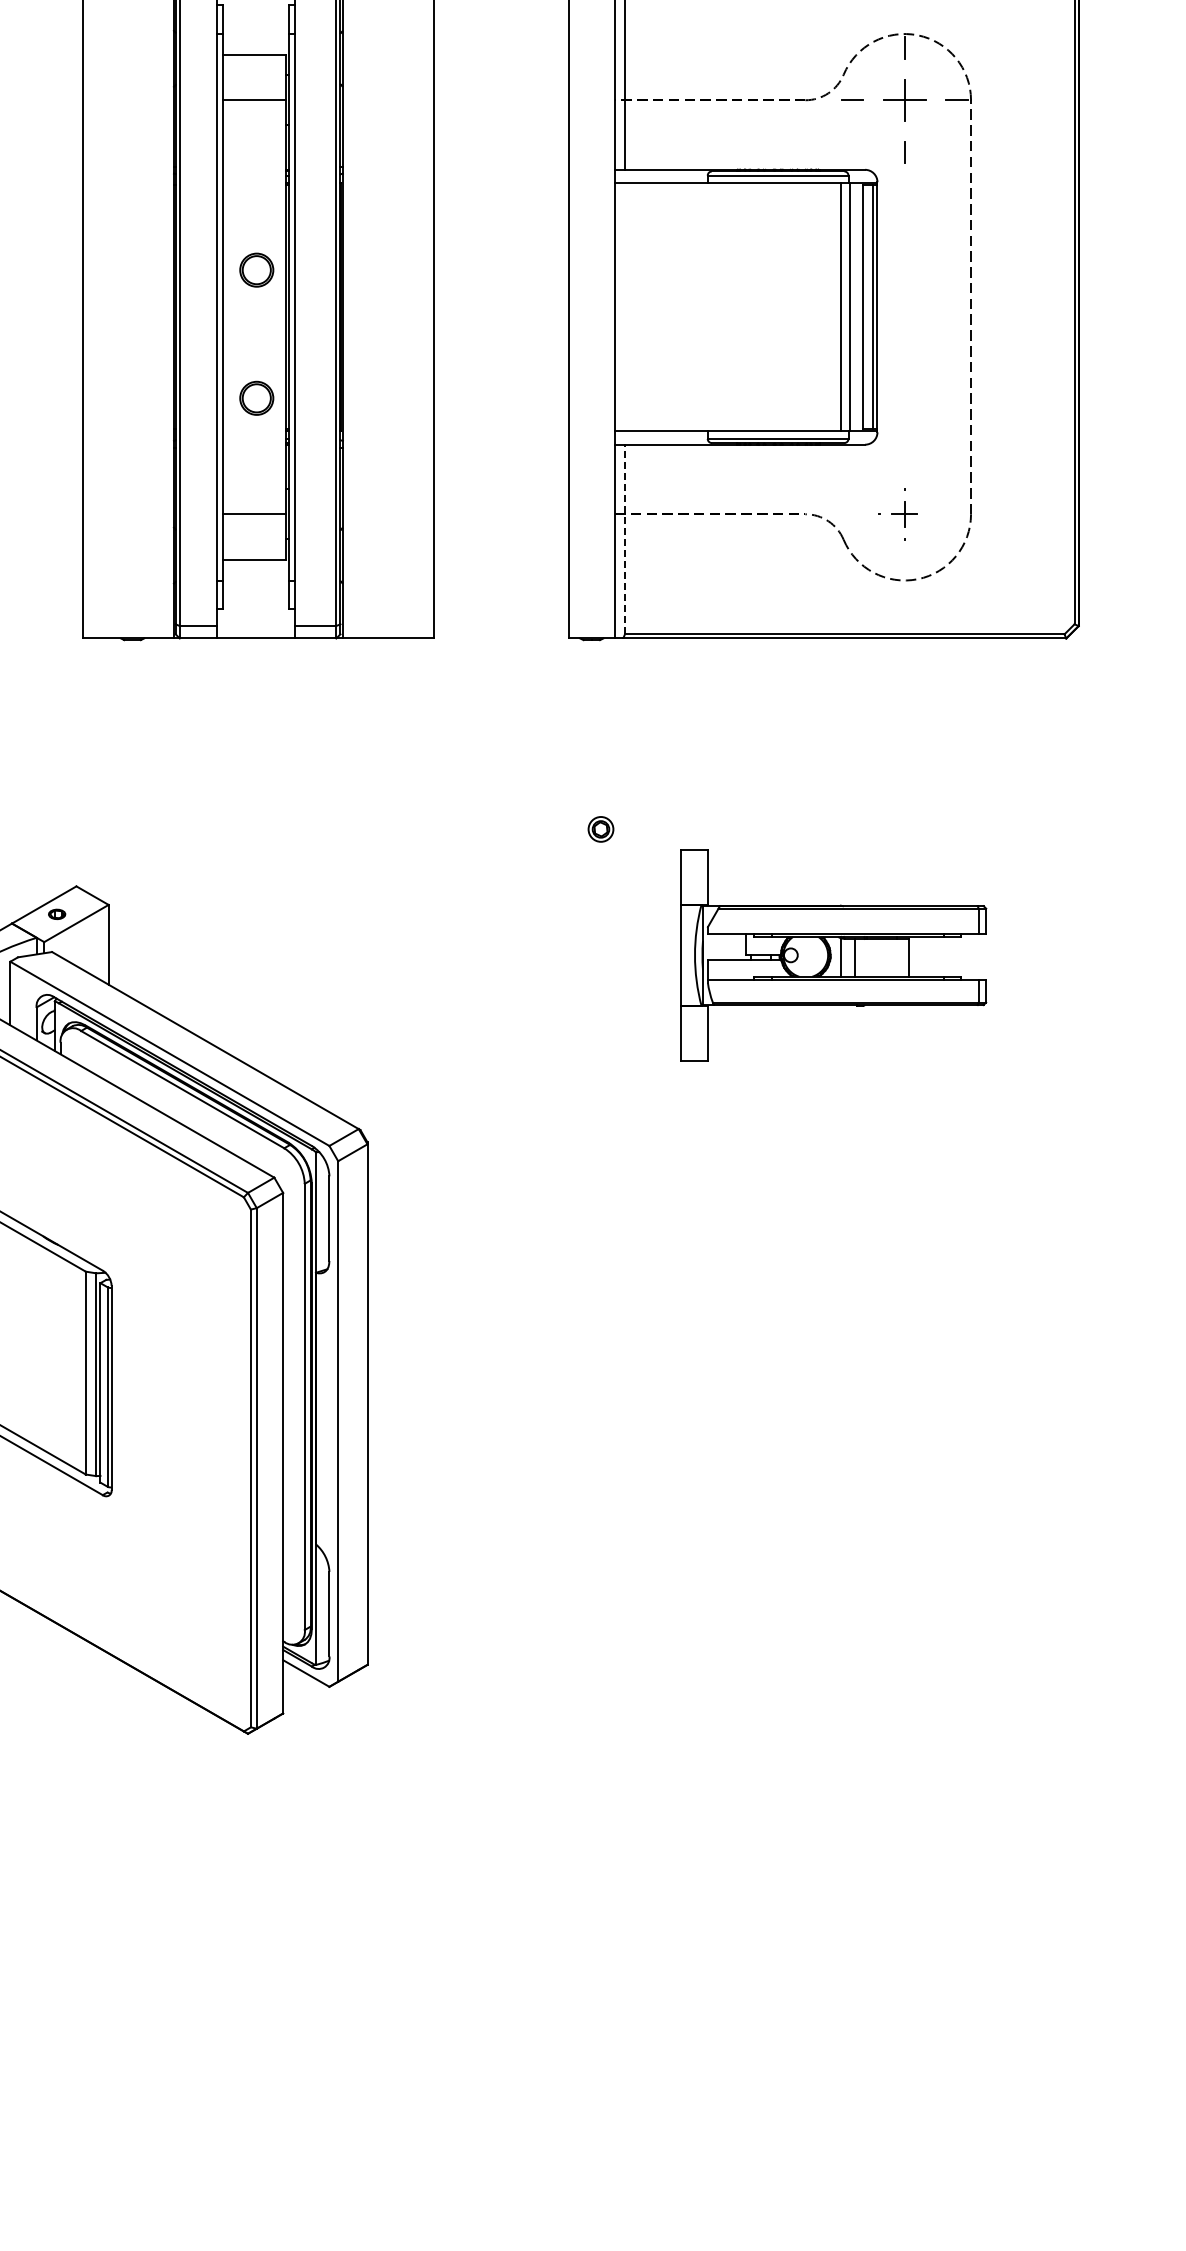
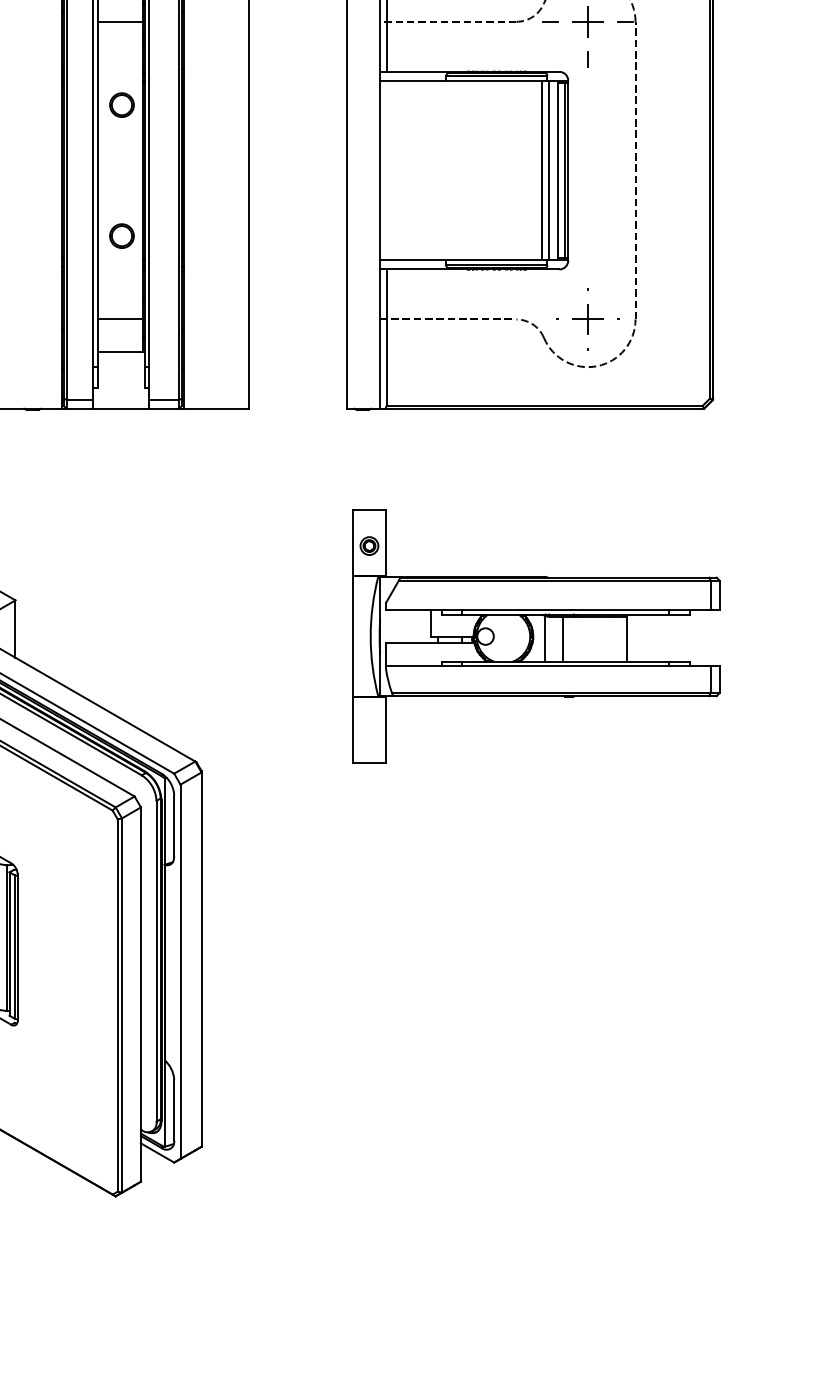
part: (256, 269) -> (121, 104), moved
part: (904, 514) -> (587, 319), size x1.67
line: (624, 539) -> (386, 337), dashed -> solid
part: (833, 955) -> (536, 636), size x1.67

